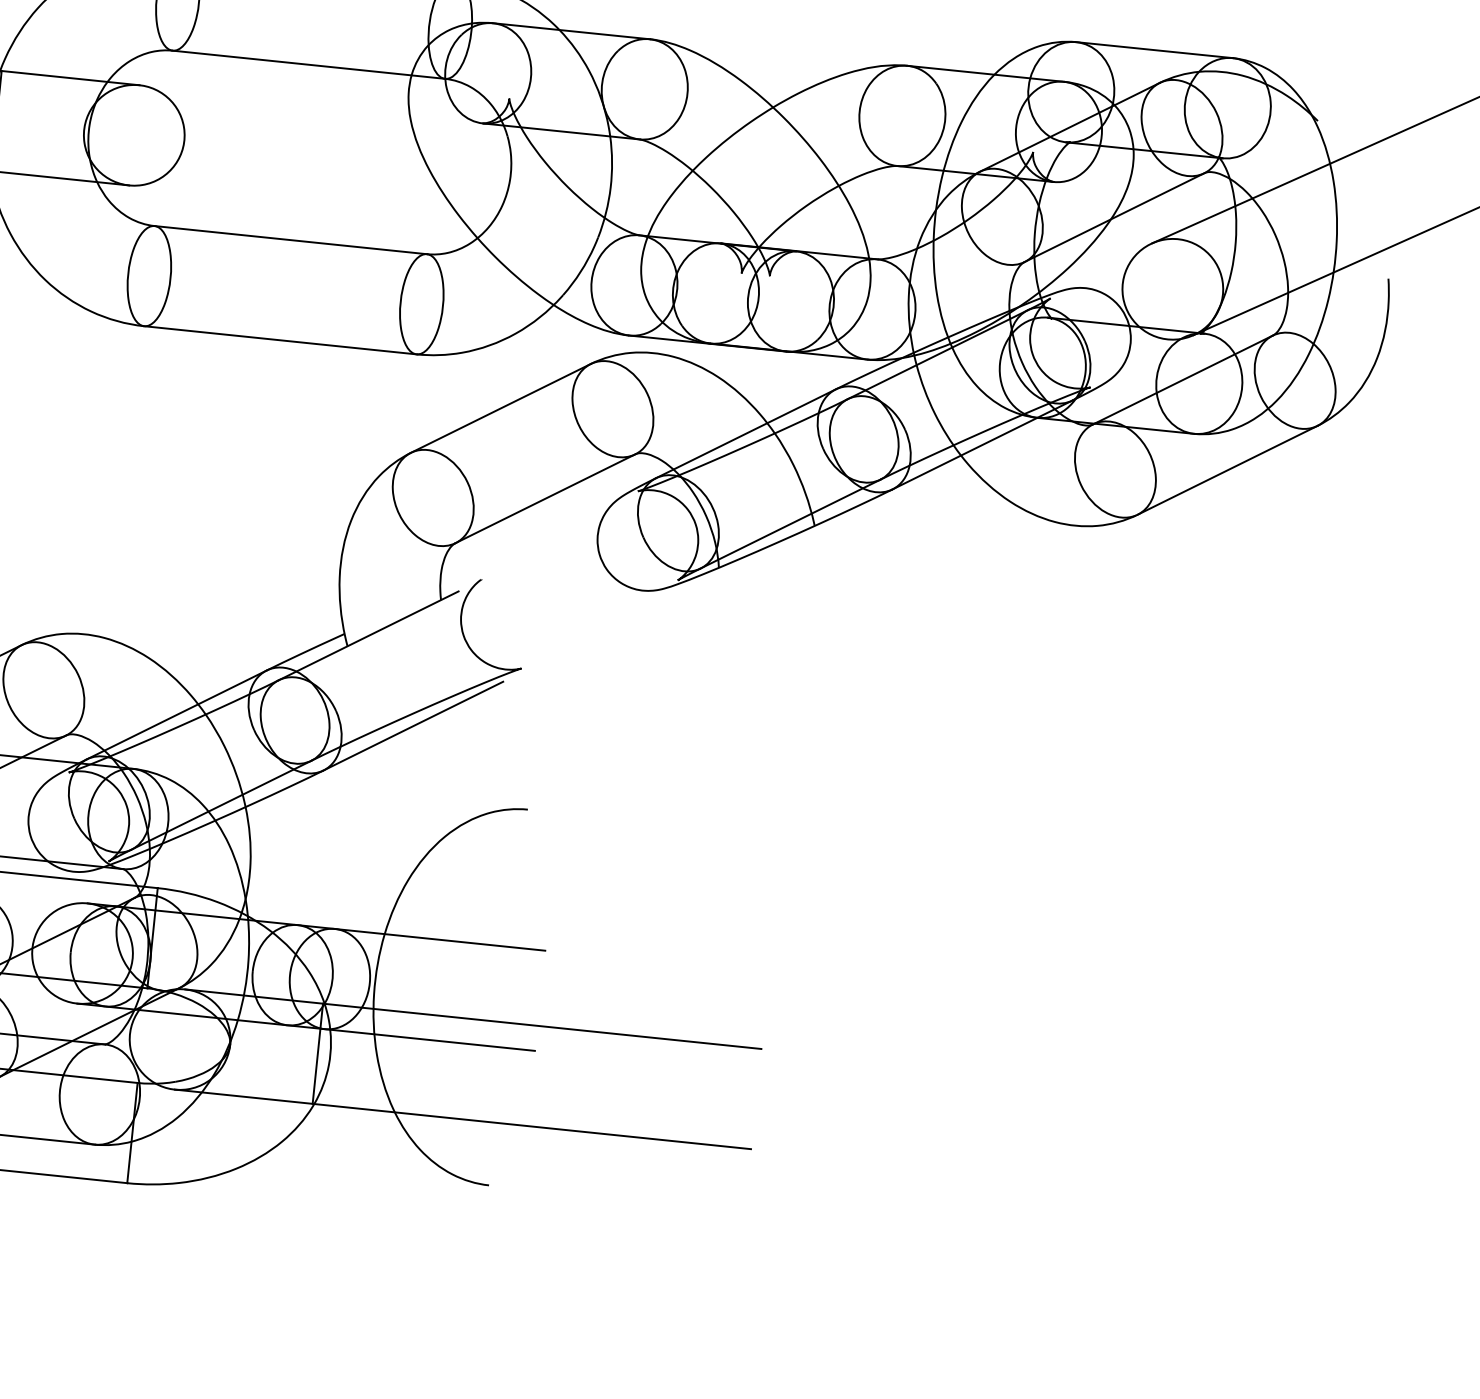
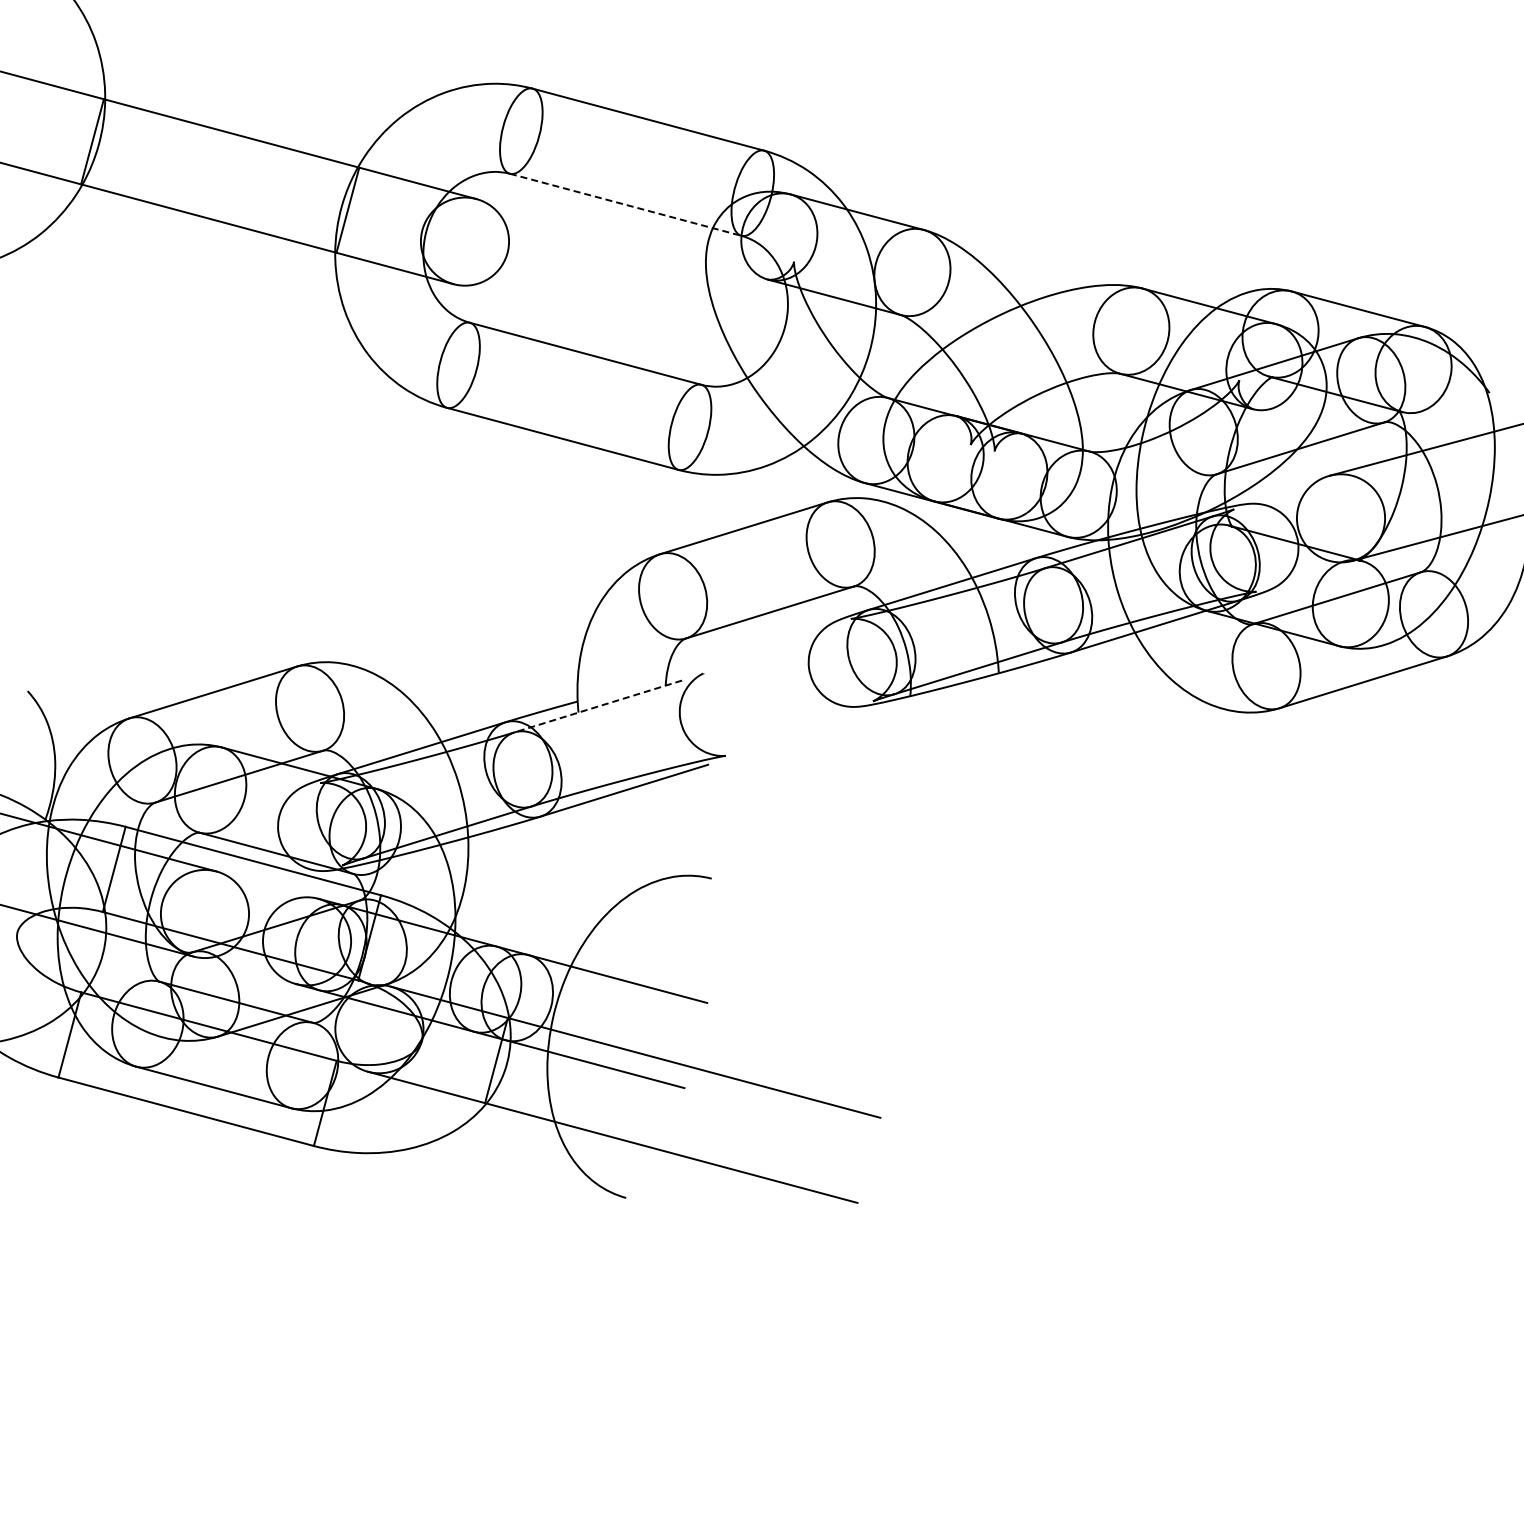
line: (308, 64) -> (625, 204), solid -> dashed
line: (368, 635) -> (598, 706), solid -> dashed

